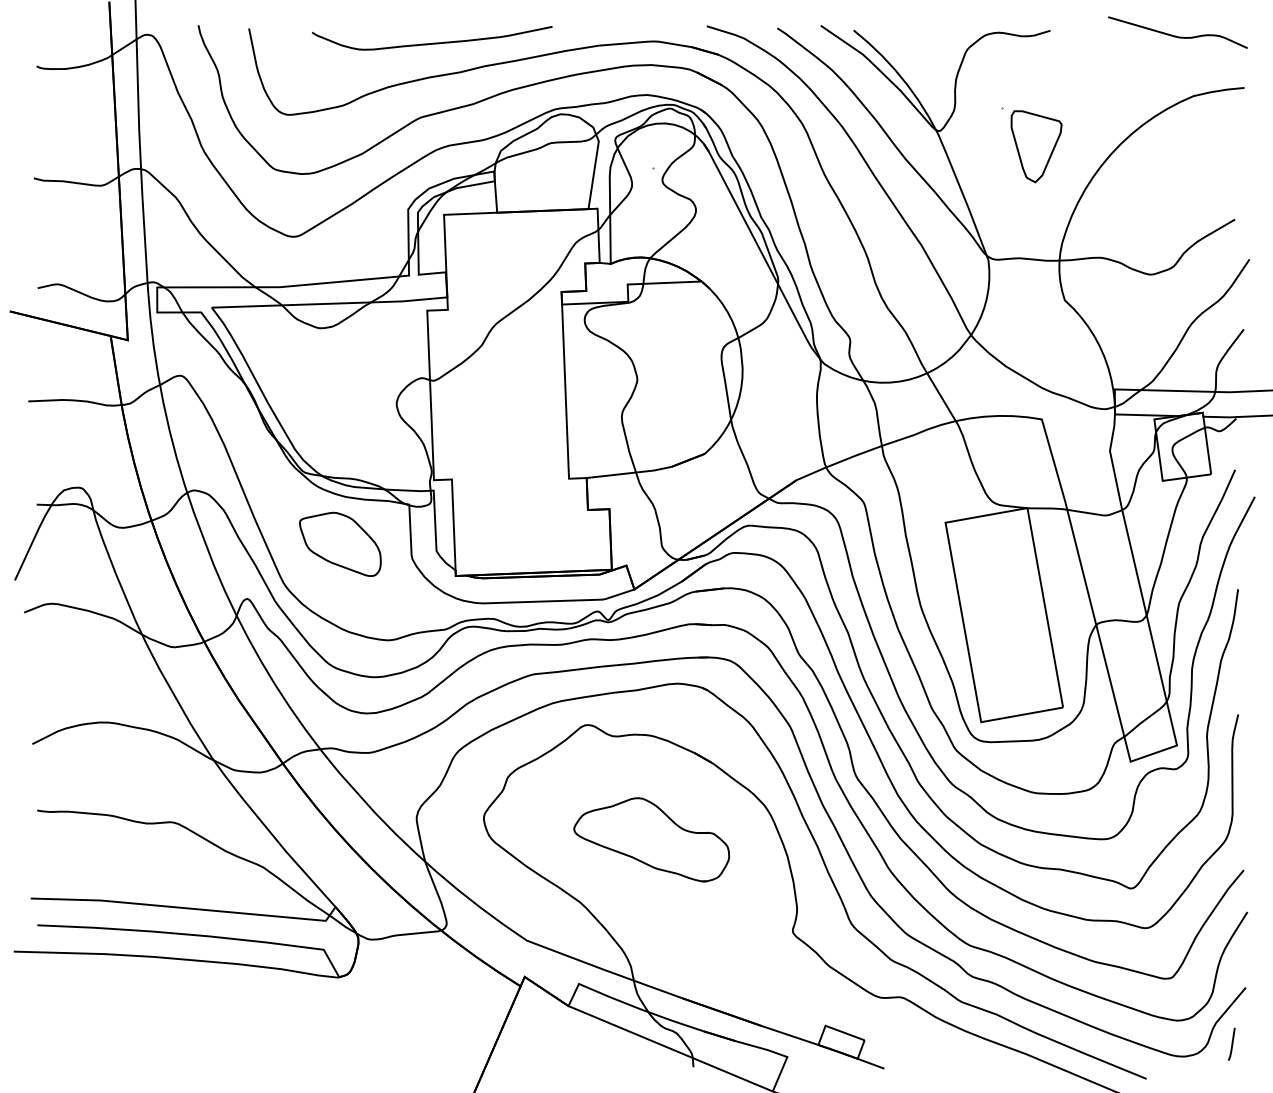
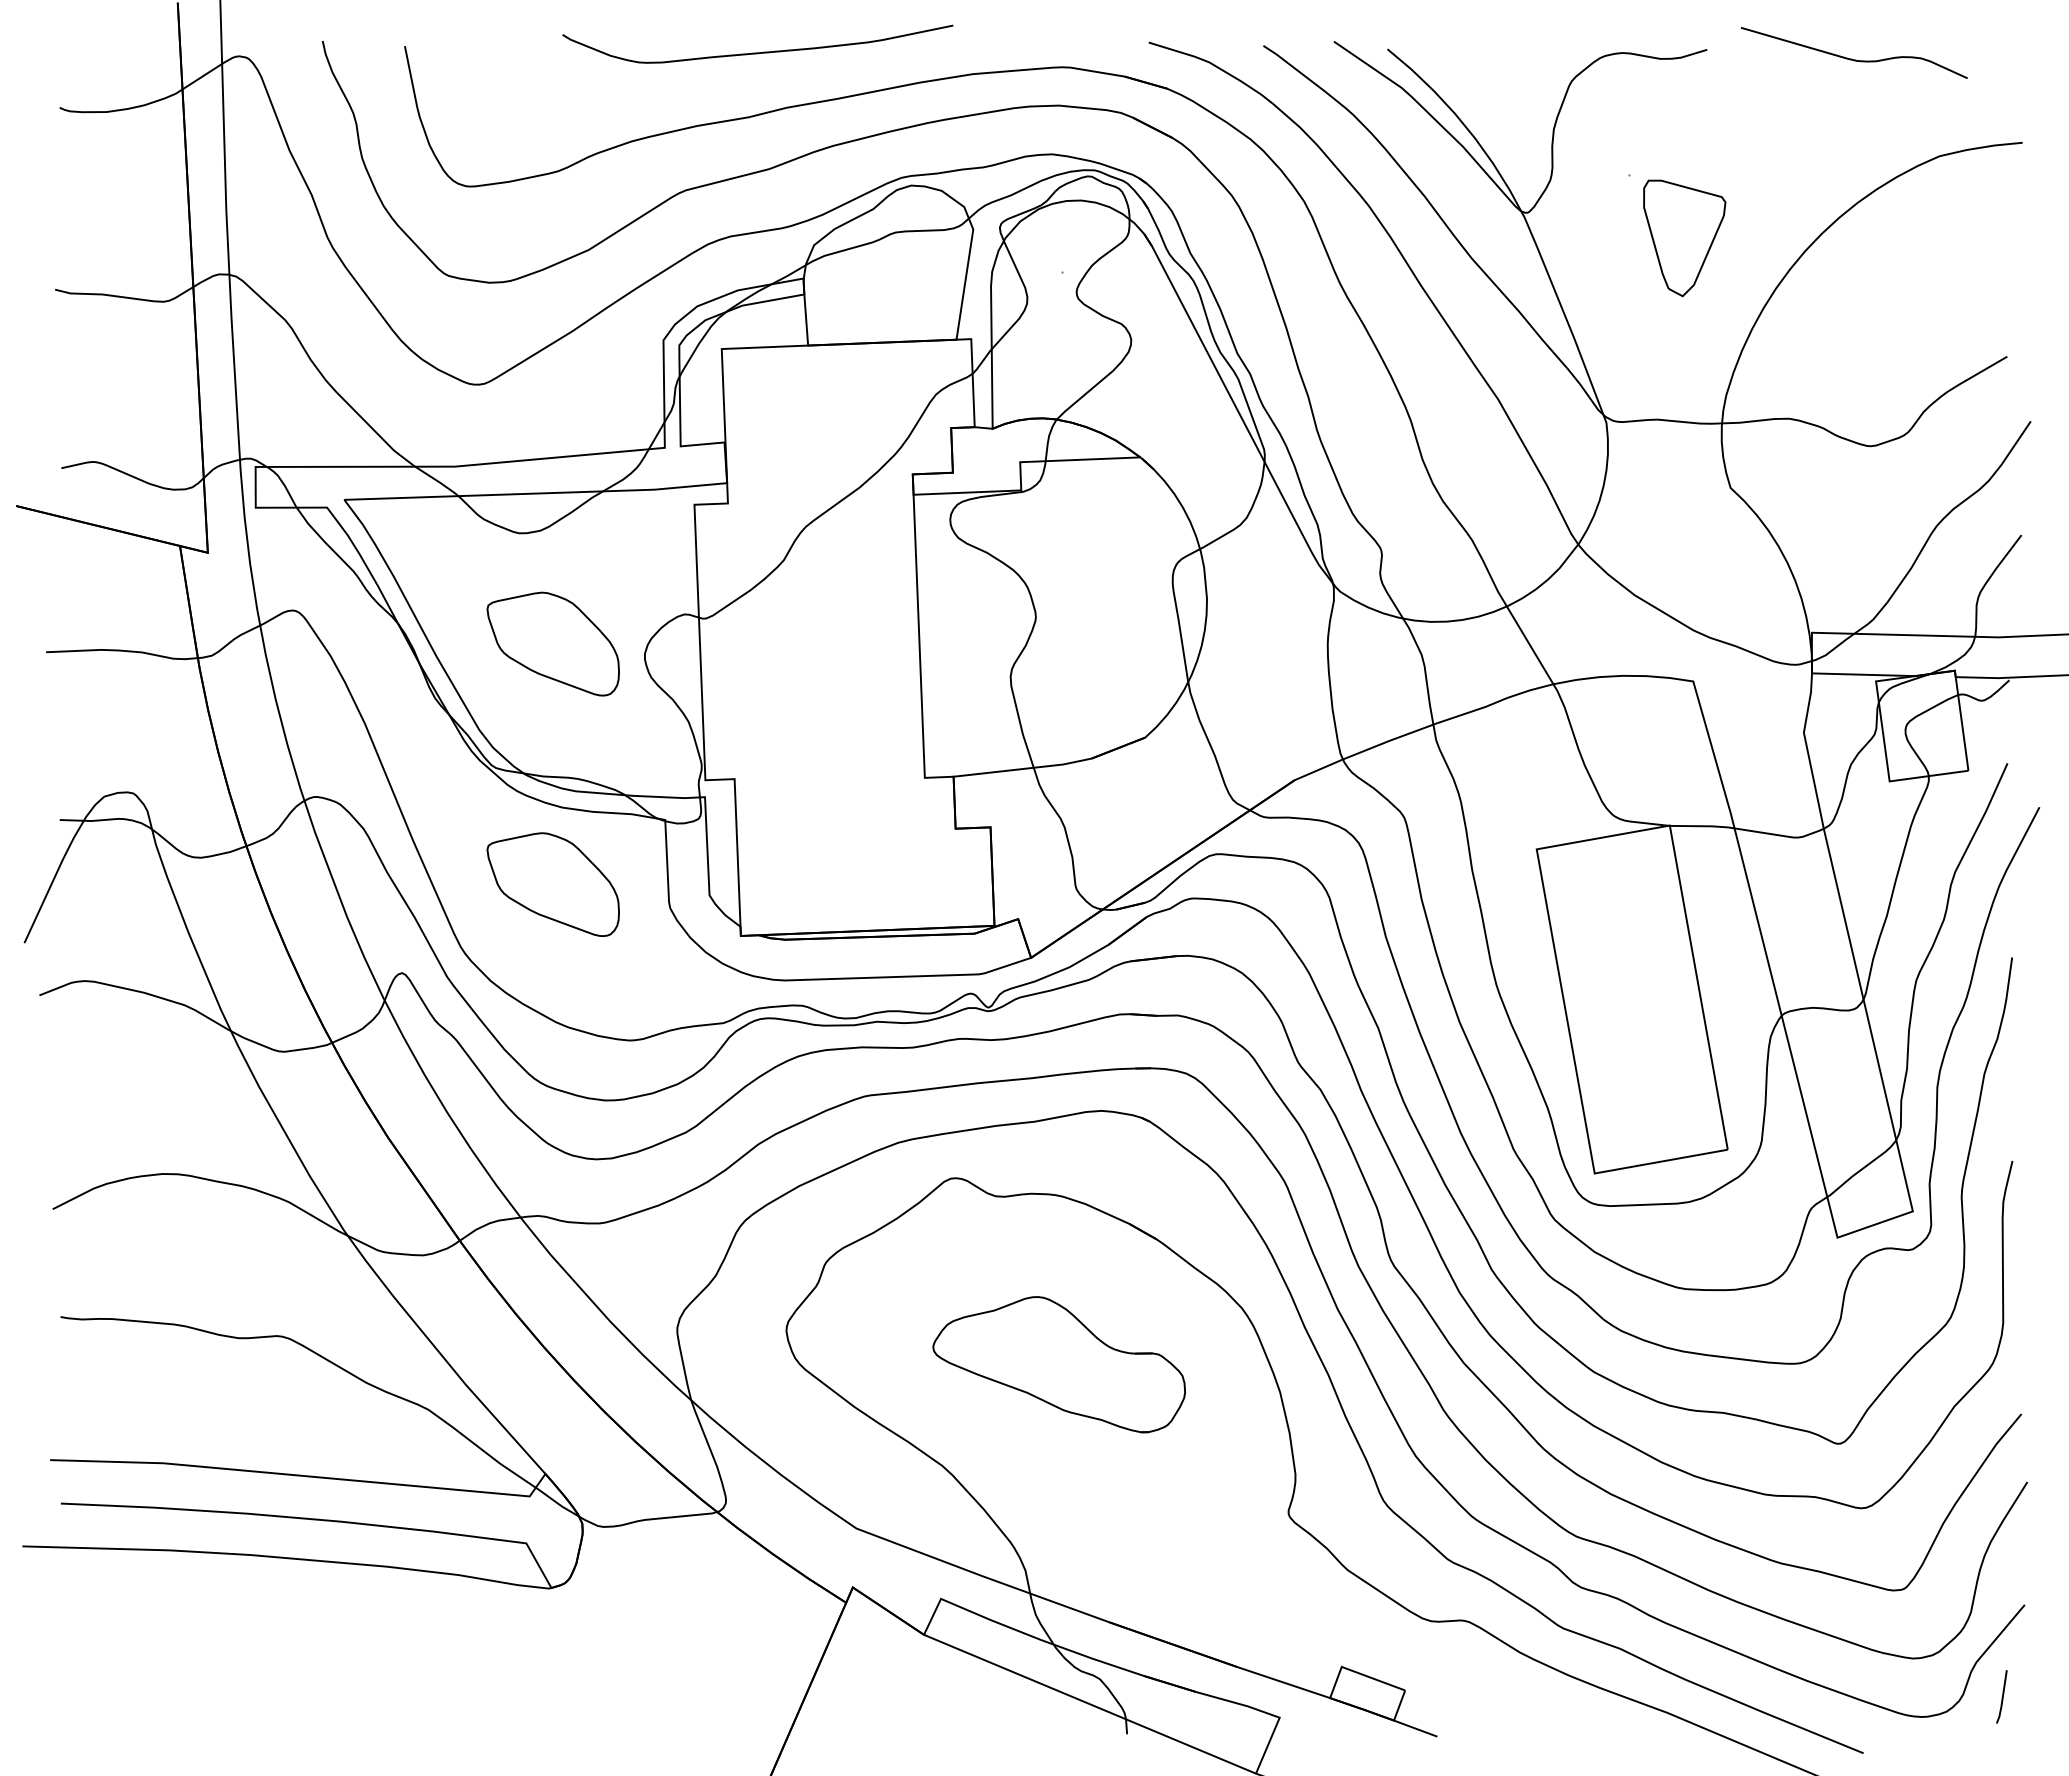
curve: (1176, 35) -> (1851, 57), moved
curve: (432, 42) -> (758, 51), moved
part: (340, 395) -> (553, 642), added

